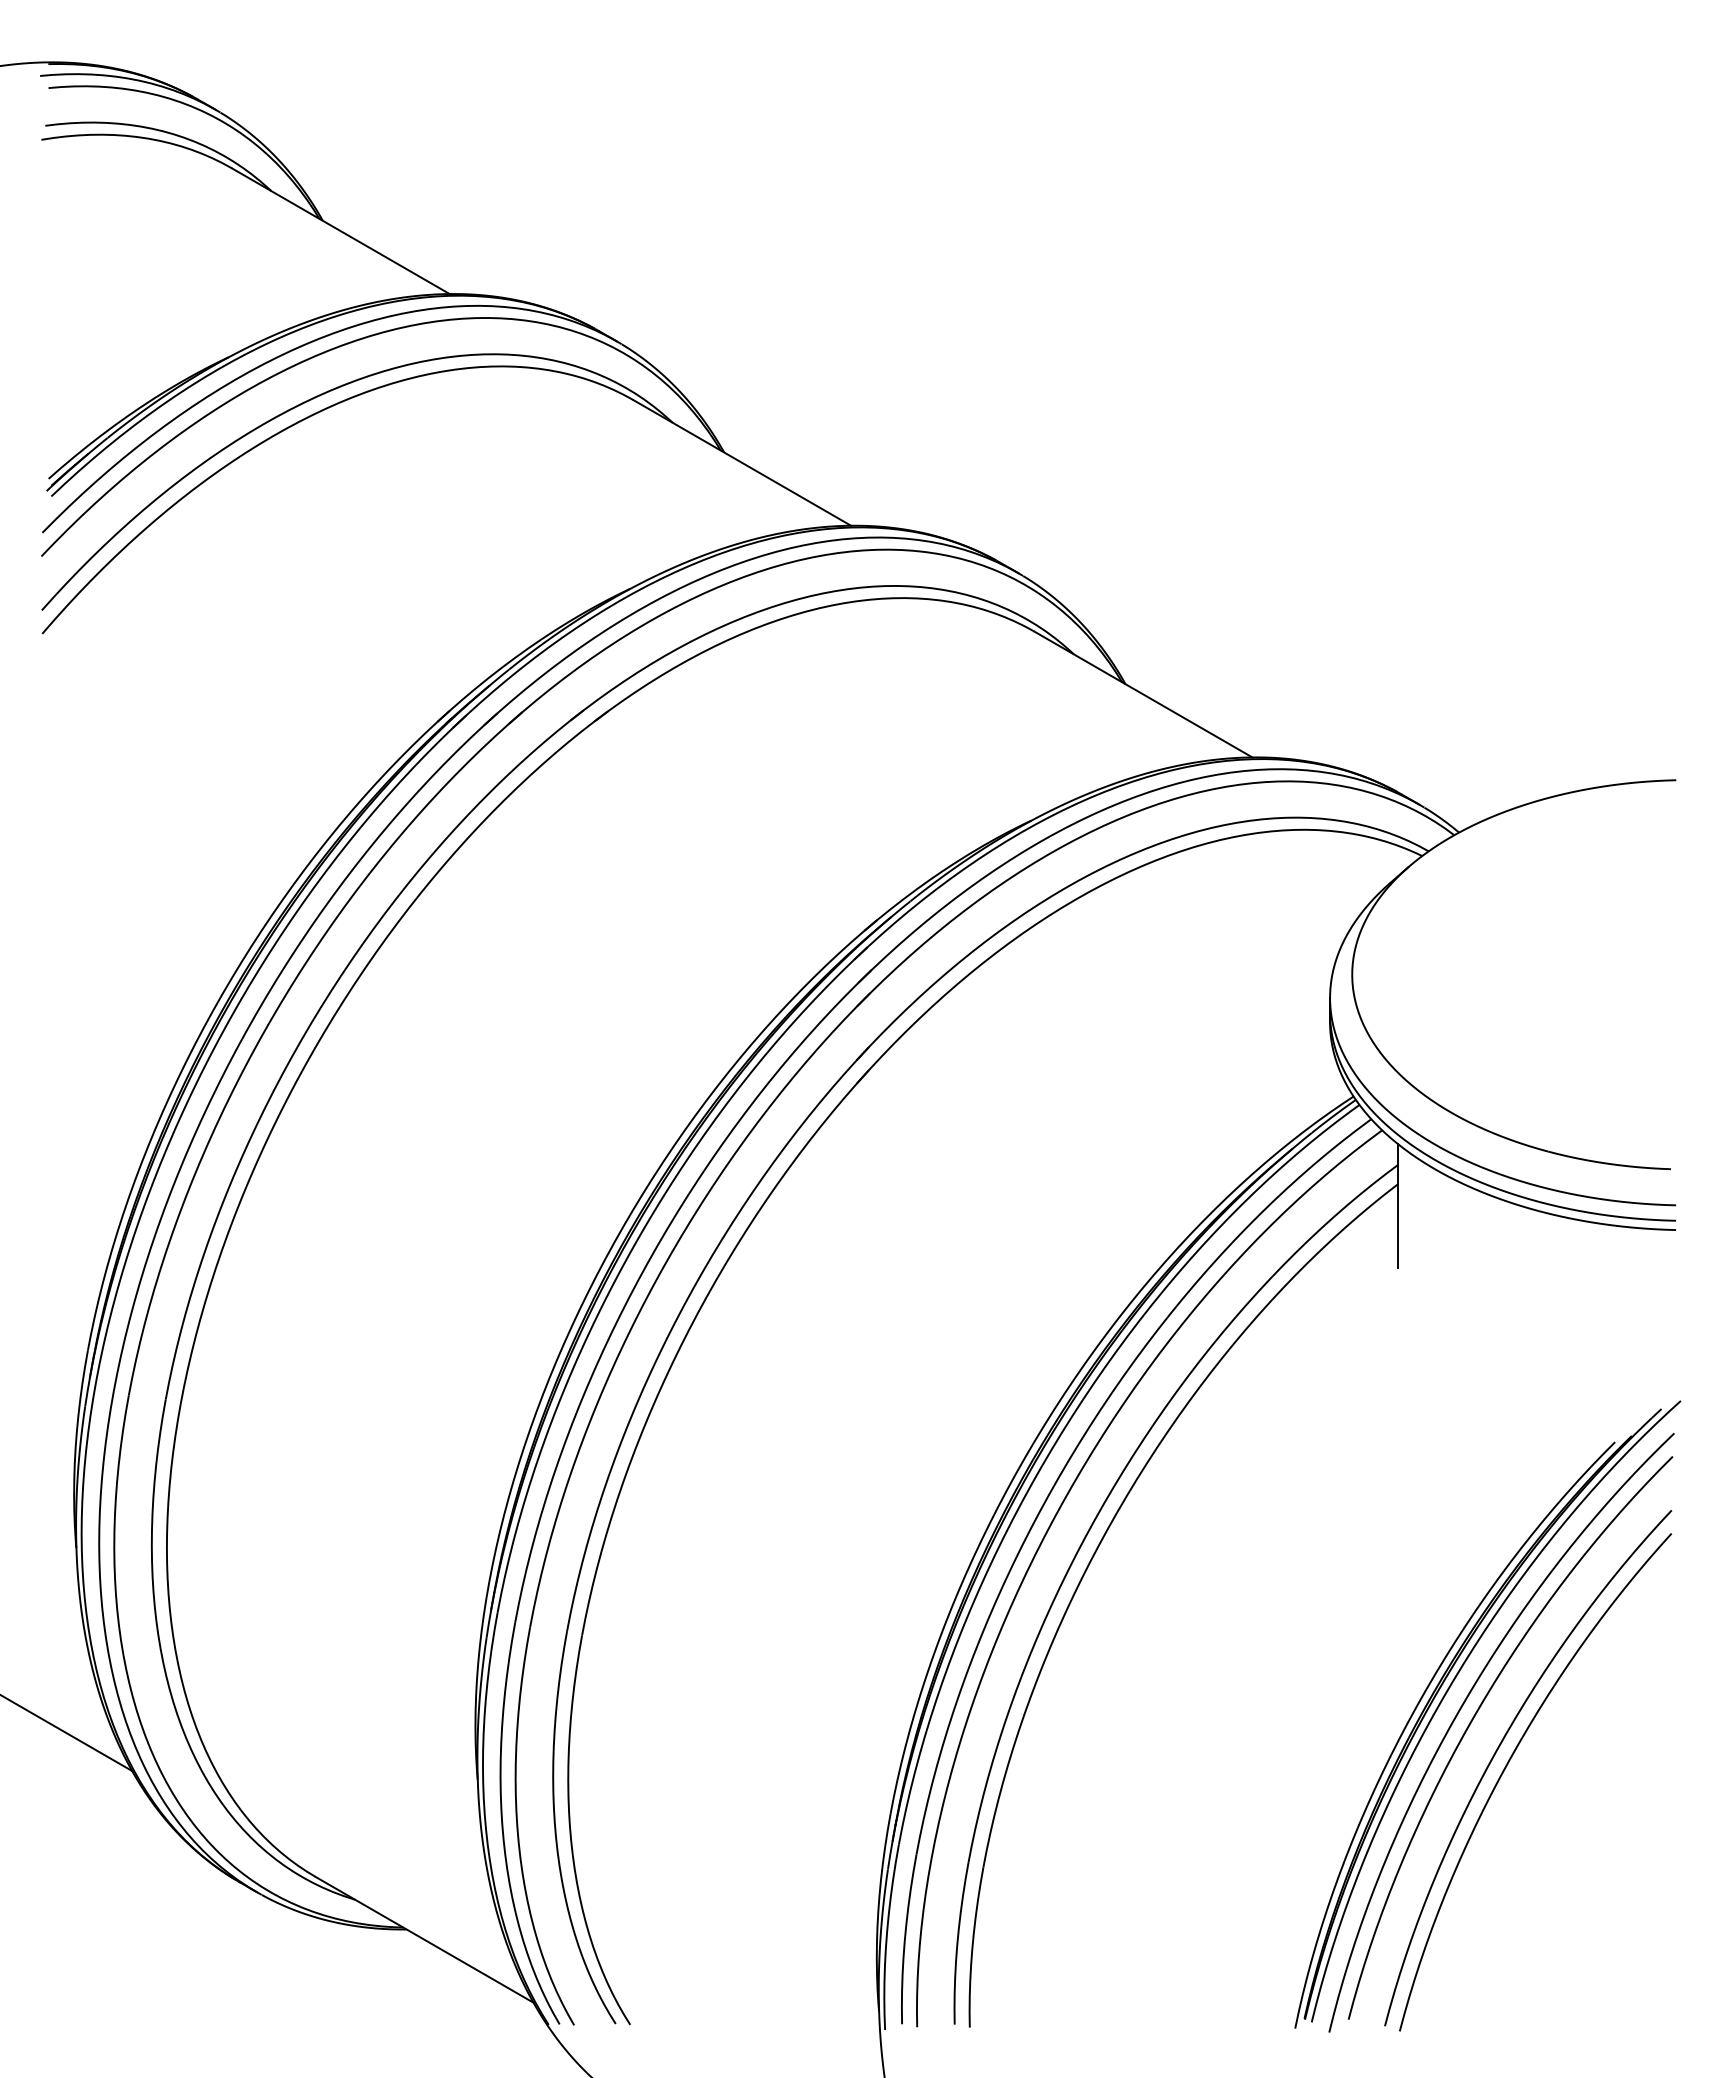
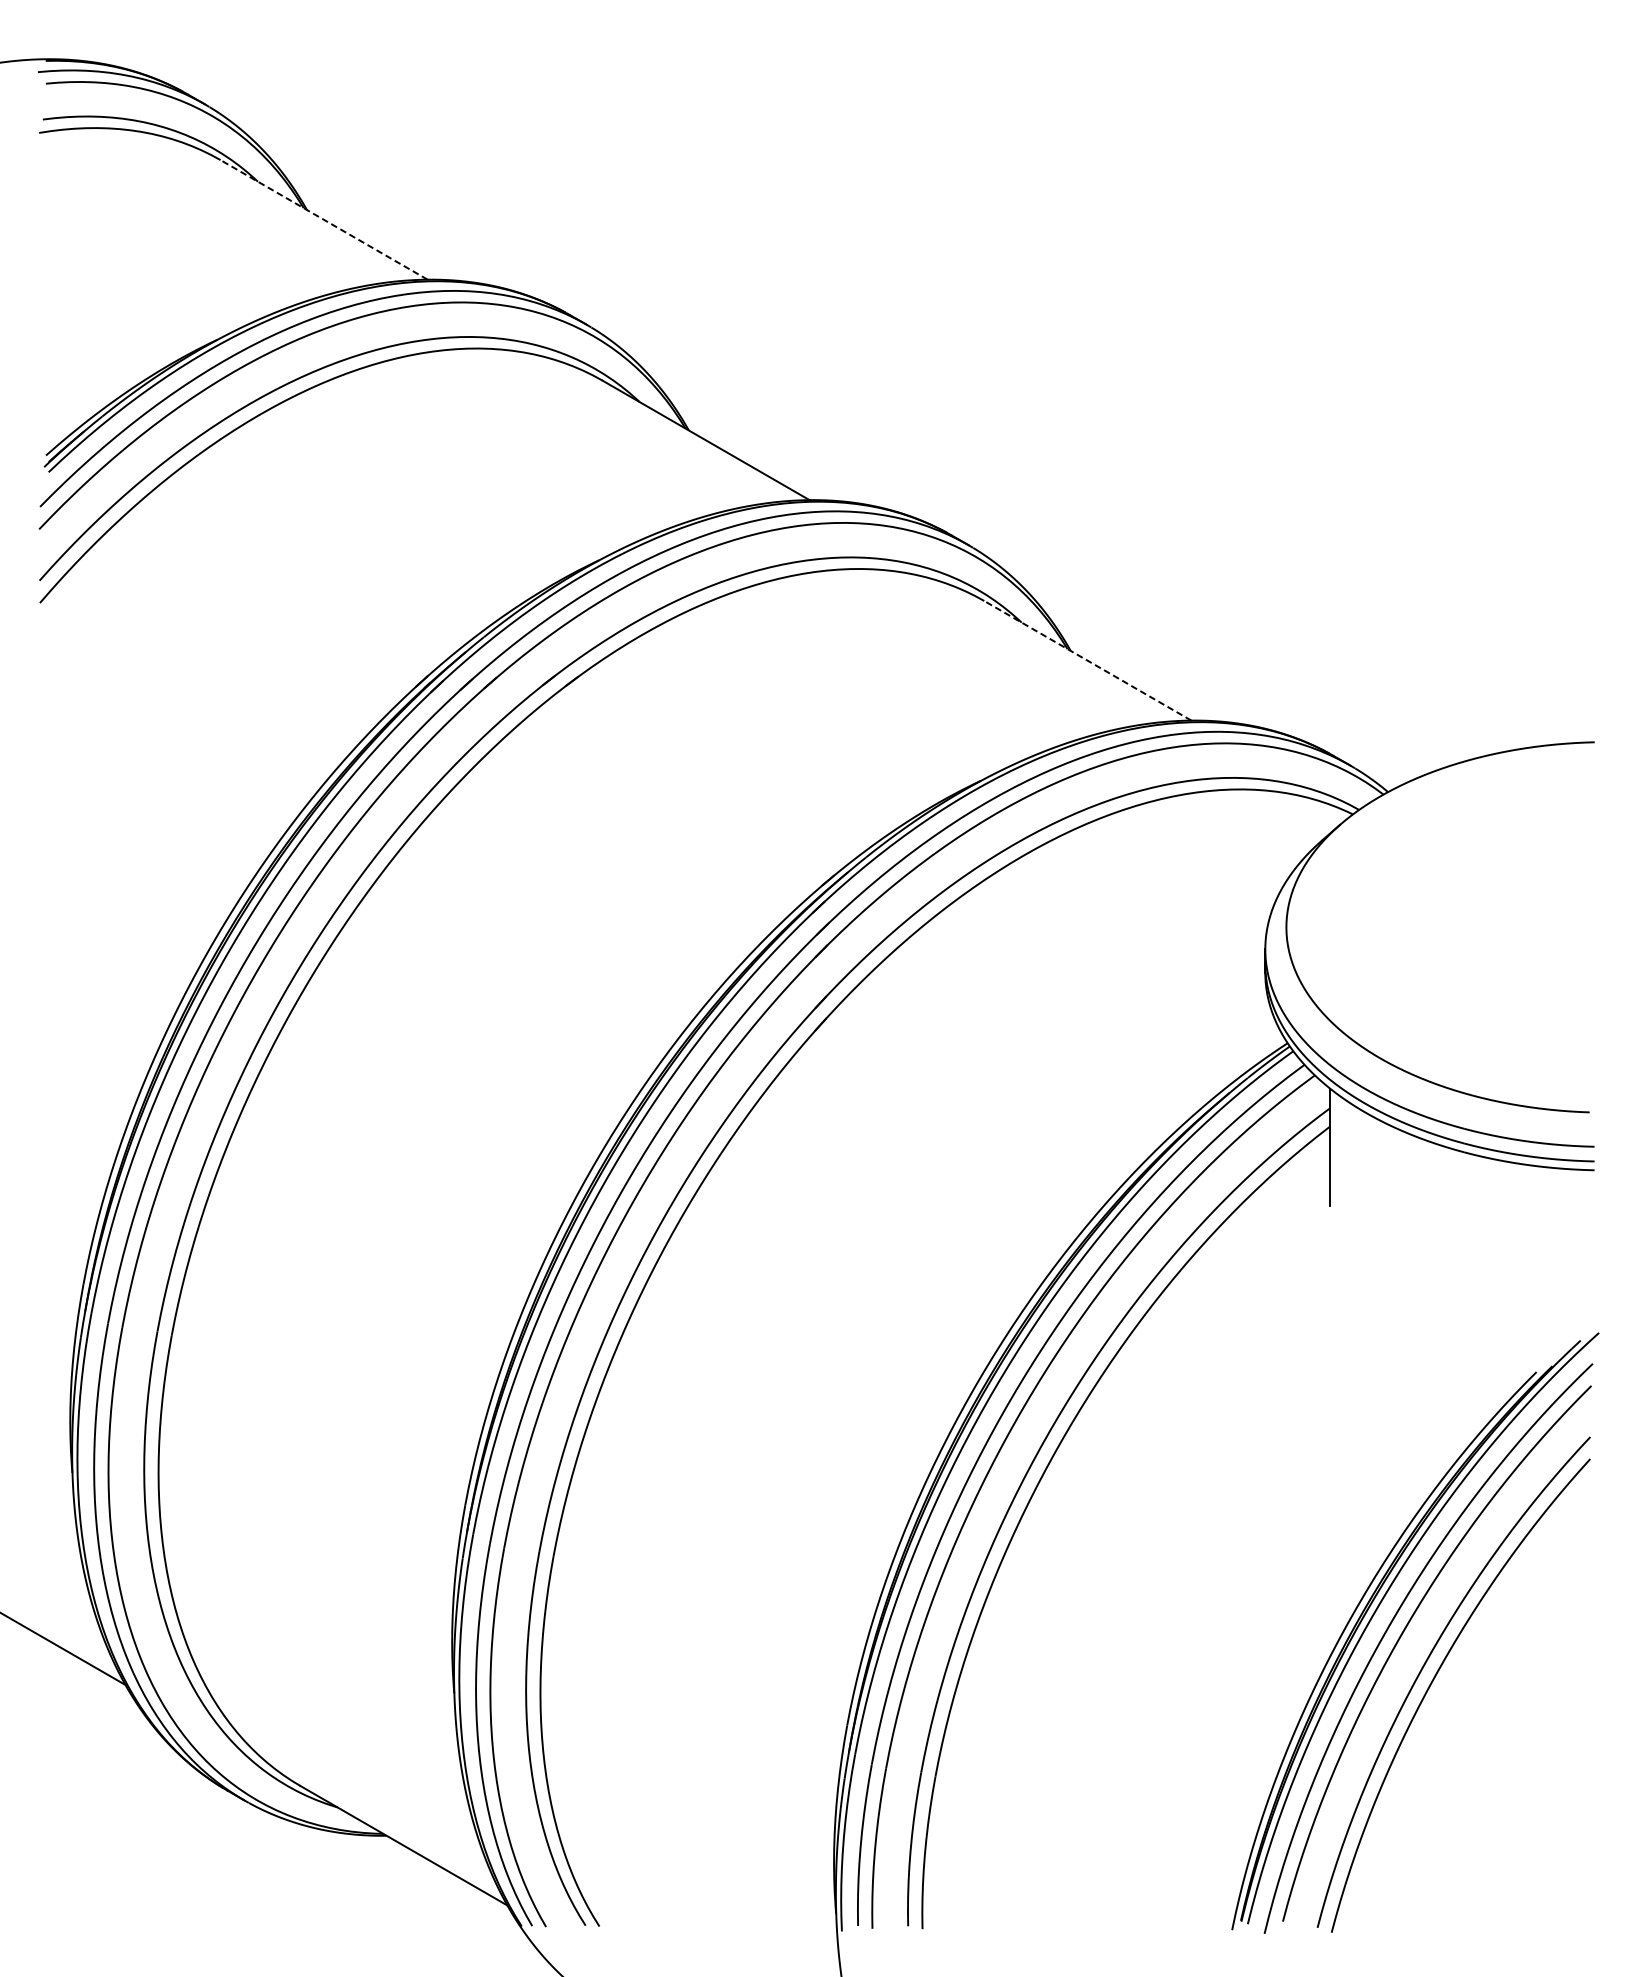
line: (340, 231) -> (323, 220), solid -> dashed
line: (1143, 694) -> (1087, 660), solid -> dashed

